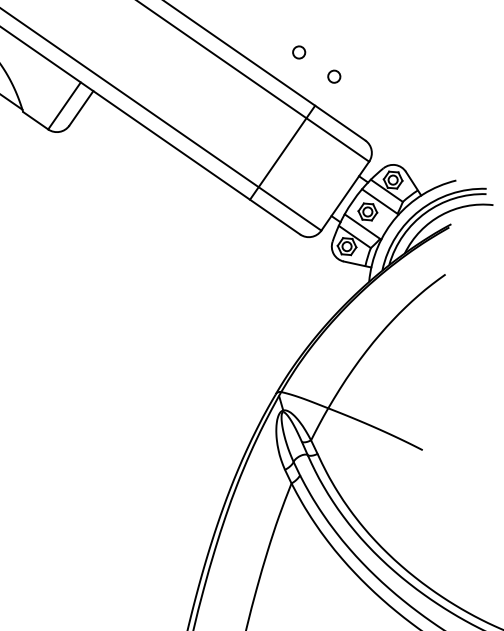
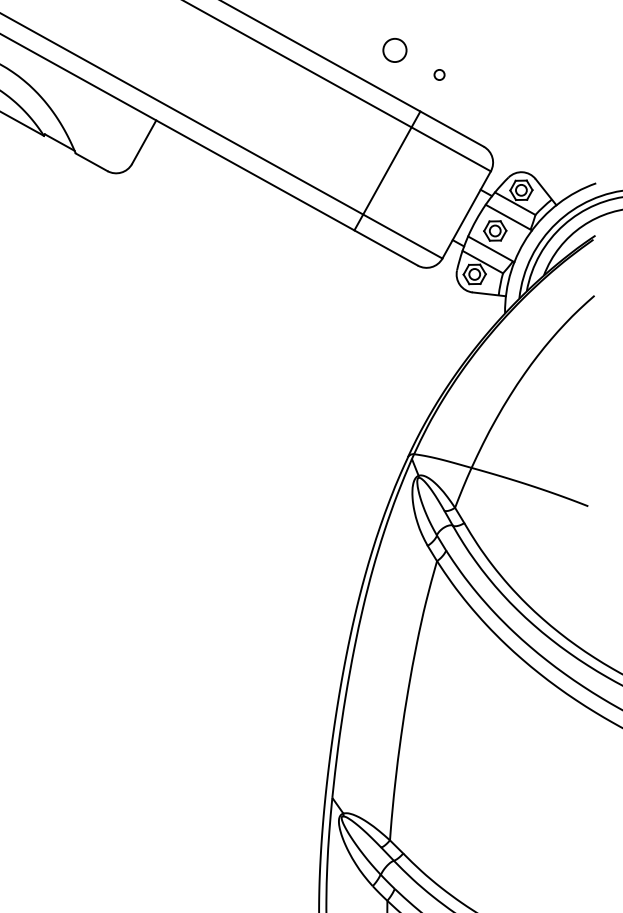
circle: (299, 52) -> (395, 50), size x1.6
circle: (334, 76) -> (439, 74), size x0.7
line: (64, 106) -> (123, 141), removed

